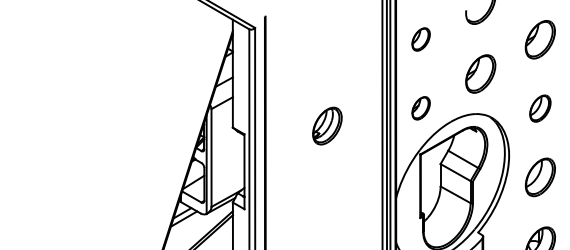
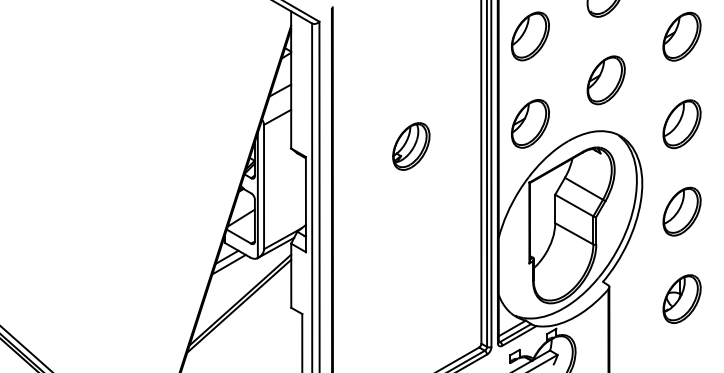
part: (421, 39) -> (530, 36), size x1.67
part: (421, 107) -> (530, 123), size x1.67
part: (539, 108) -> (681, 124), size x1.43

